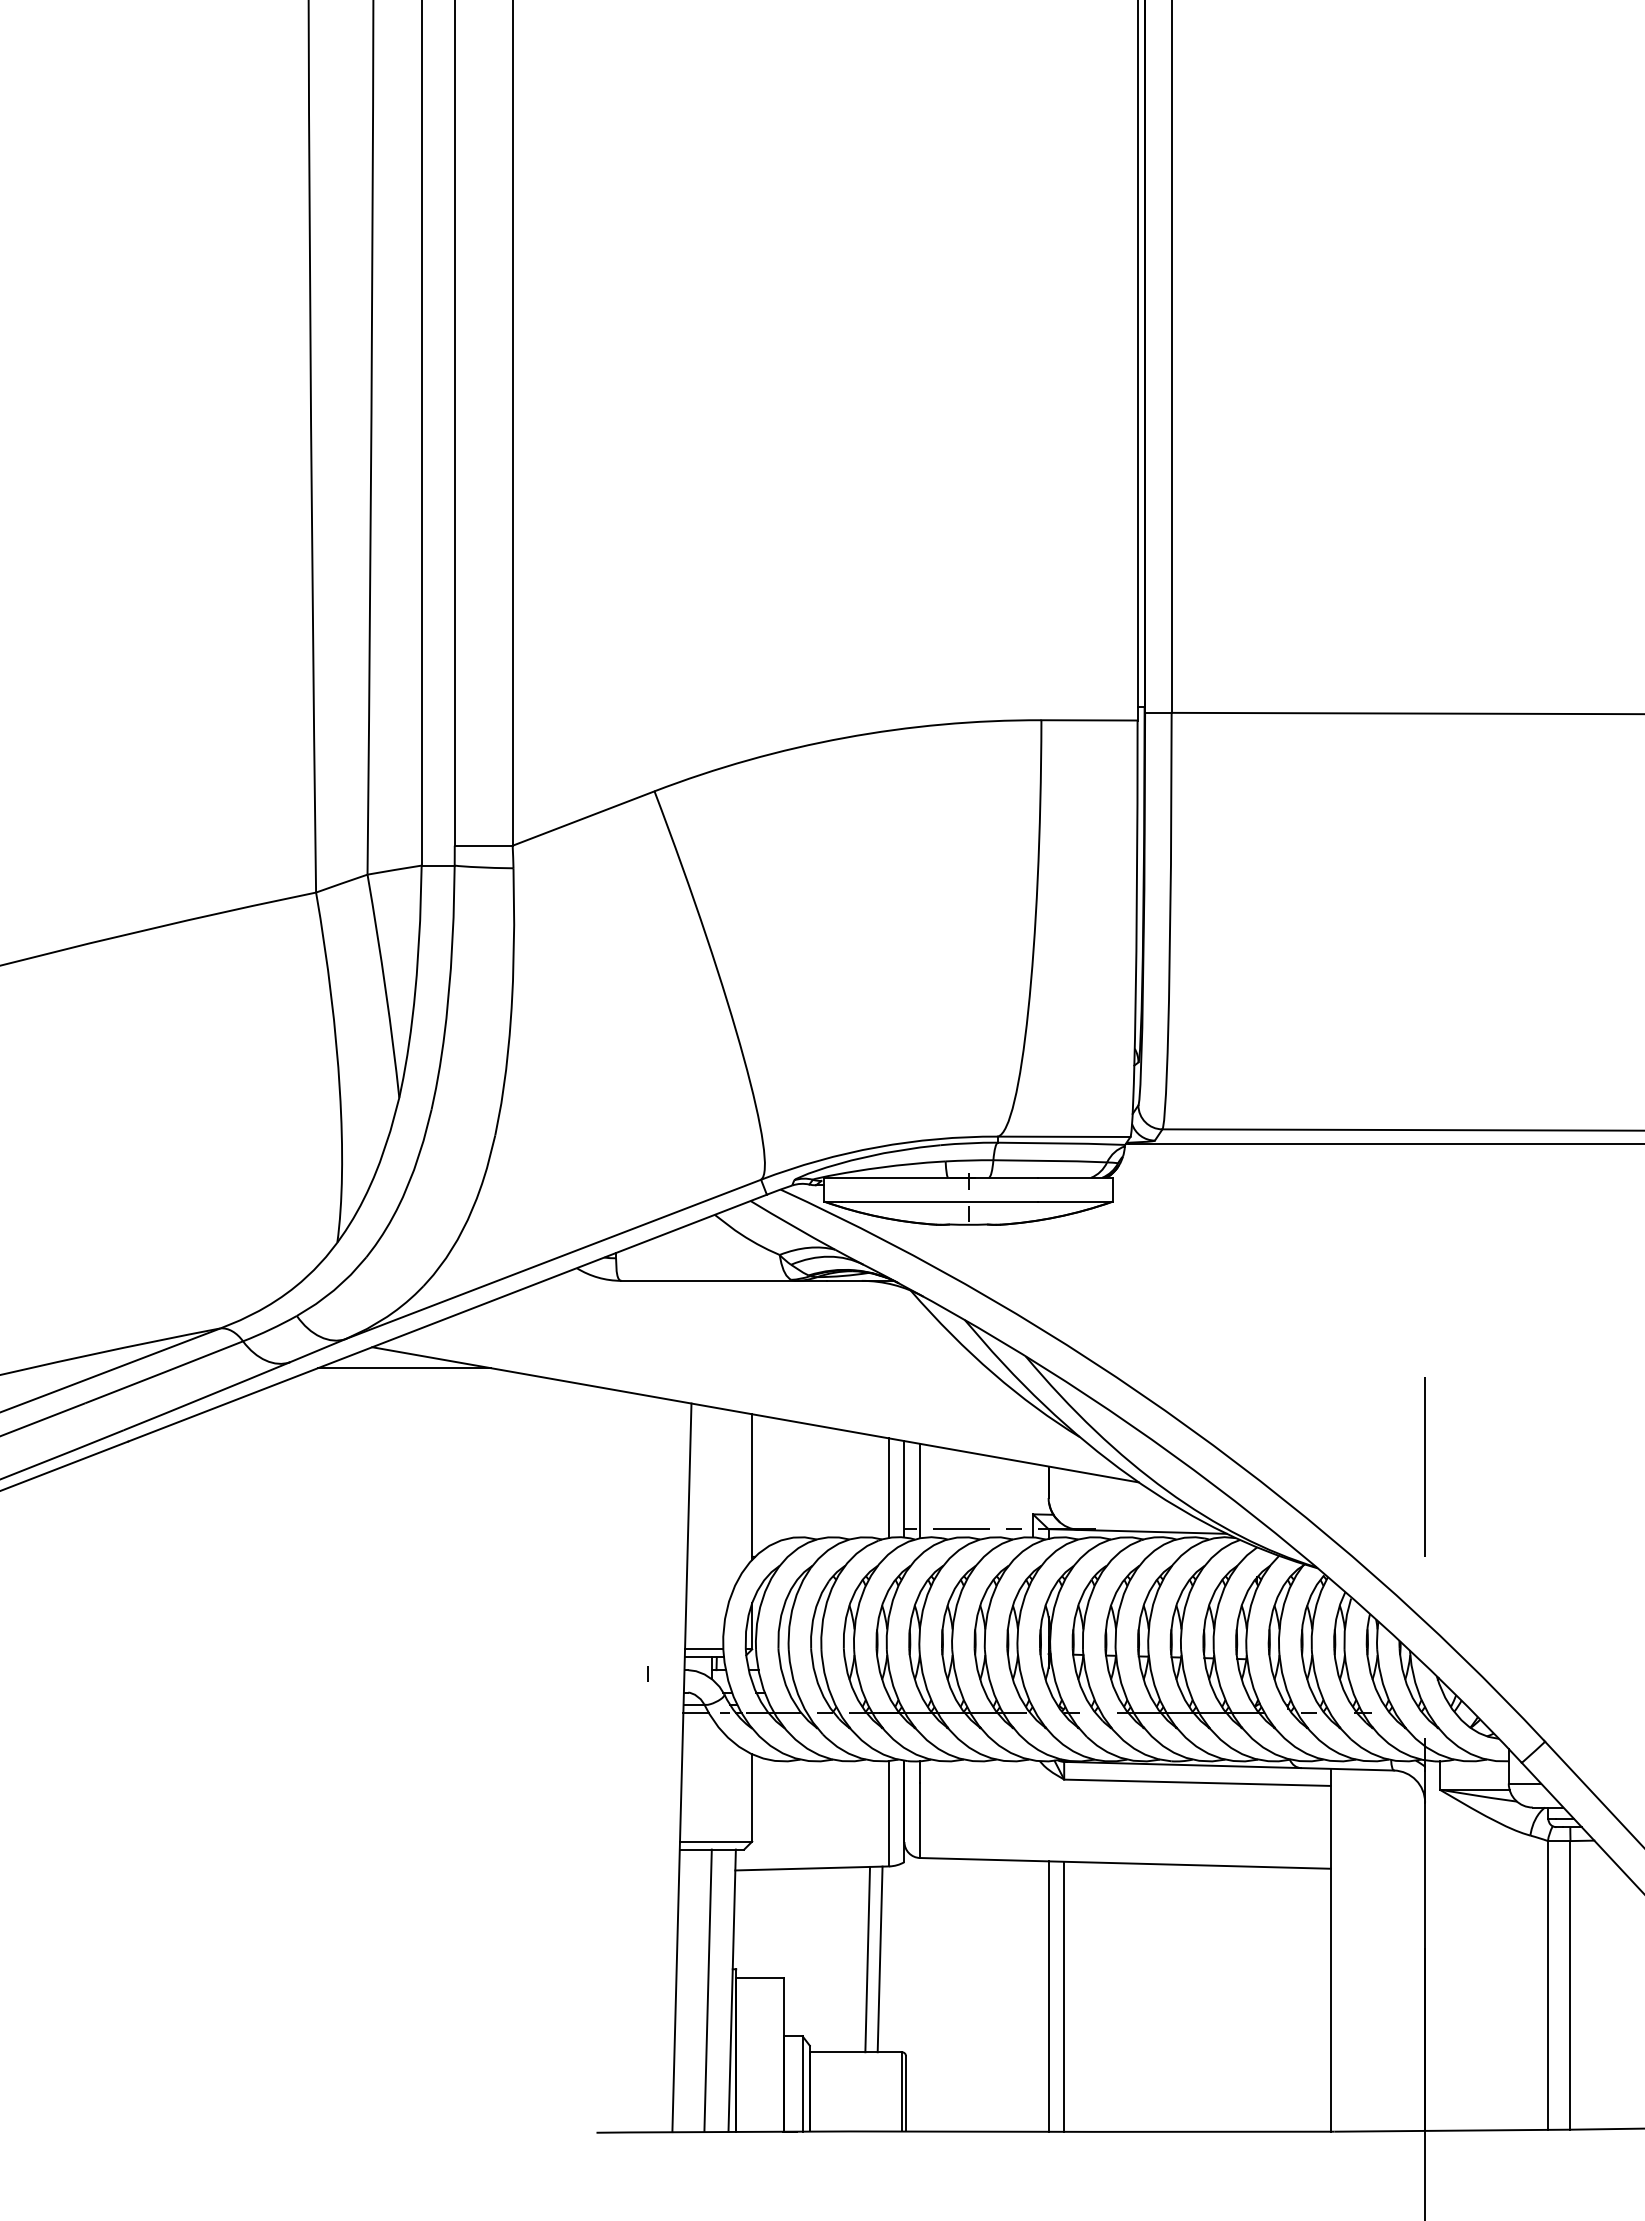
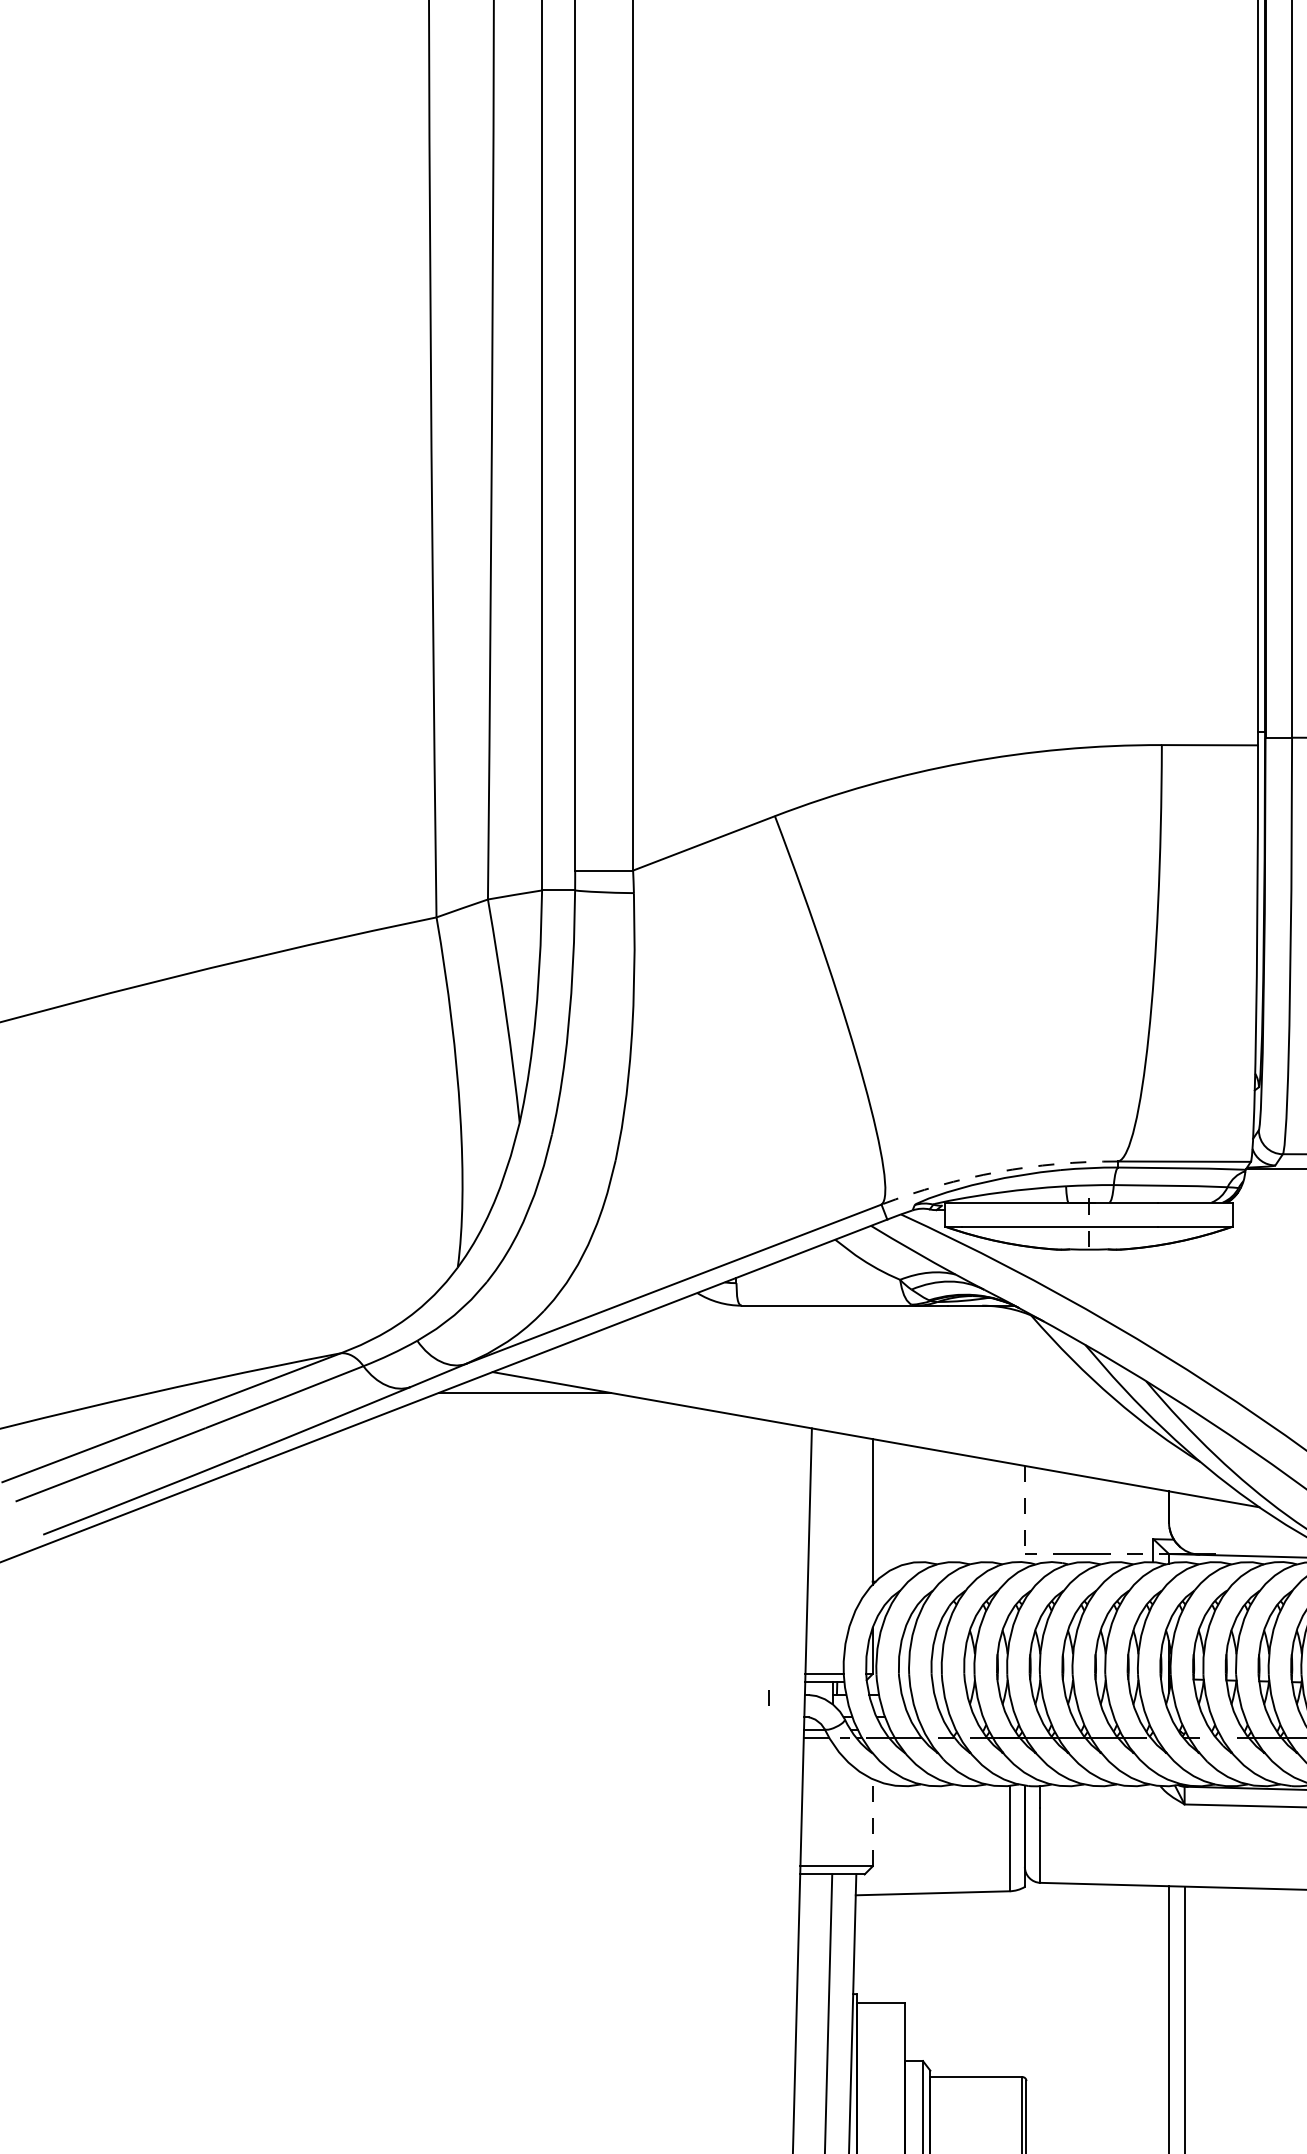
arc: (877, 1147) -> (997, 1172), solid -> dashed
line: (889, 1487) -> (1009, 1512), removed
line: (904, 1489) -> (1024, 1514), solid -> dashed
line: (920, 1490) -> (1040, 1515), removed
line: (752, 1797) -> (872, 1822), solid -> dashed
line: (867, 1959) -> (987, 1984), removed
line: (879, 1959) -> (999, 1984), removed

